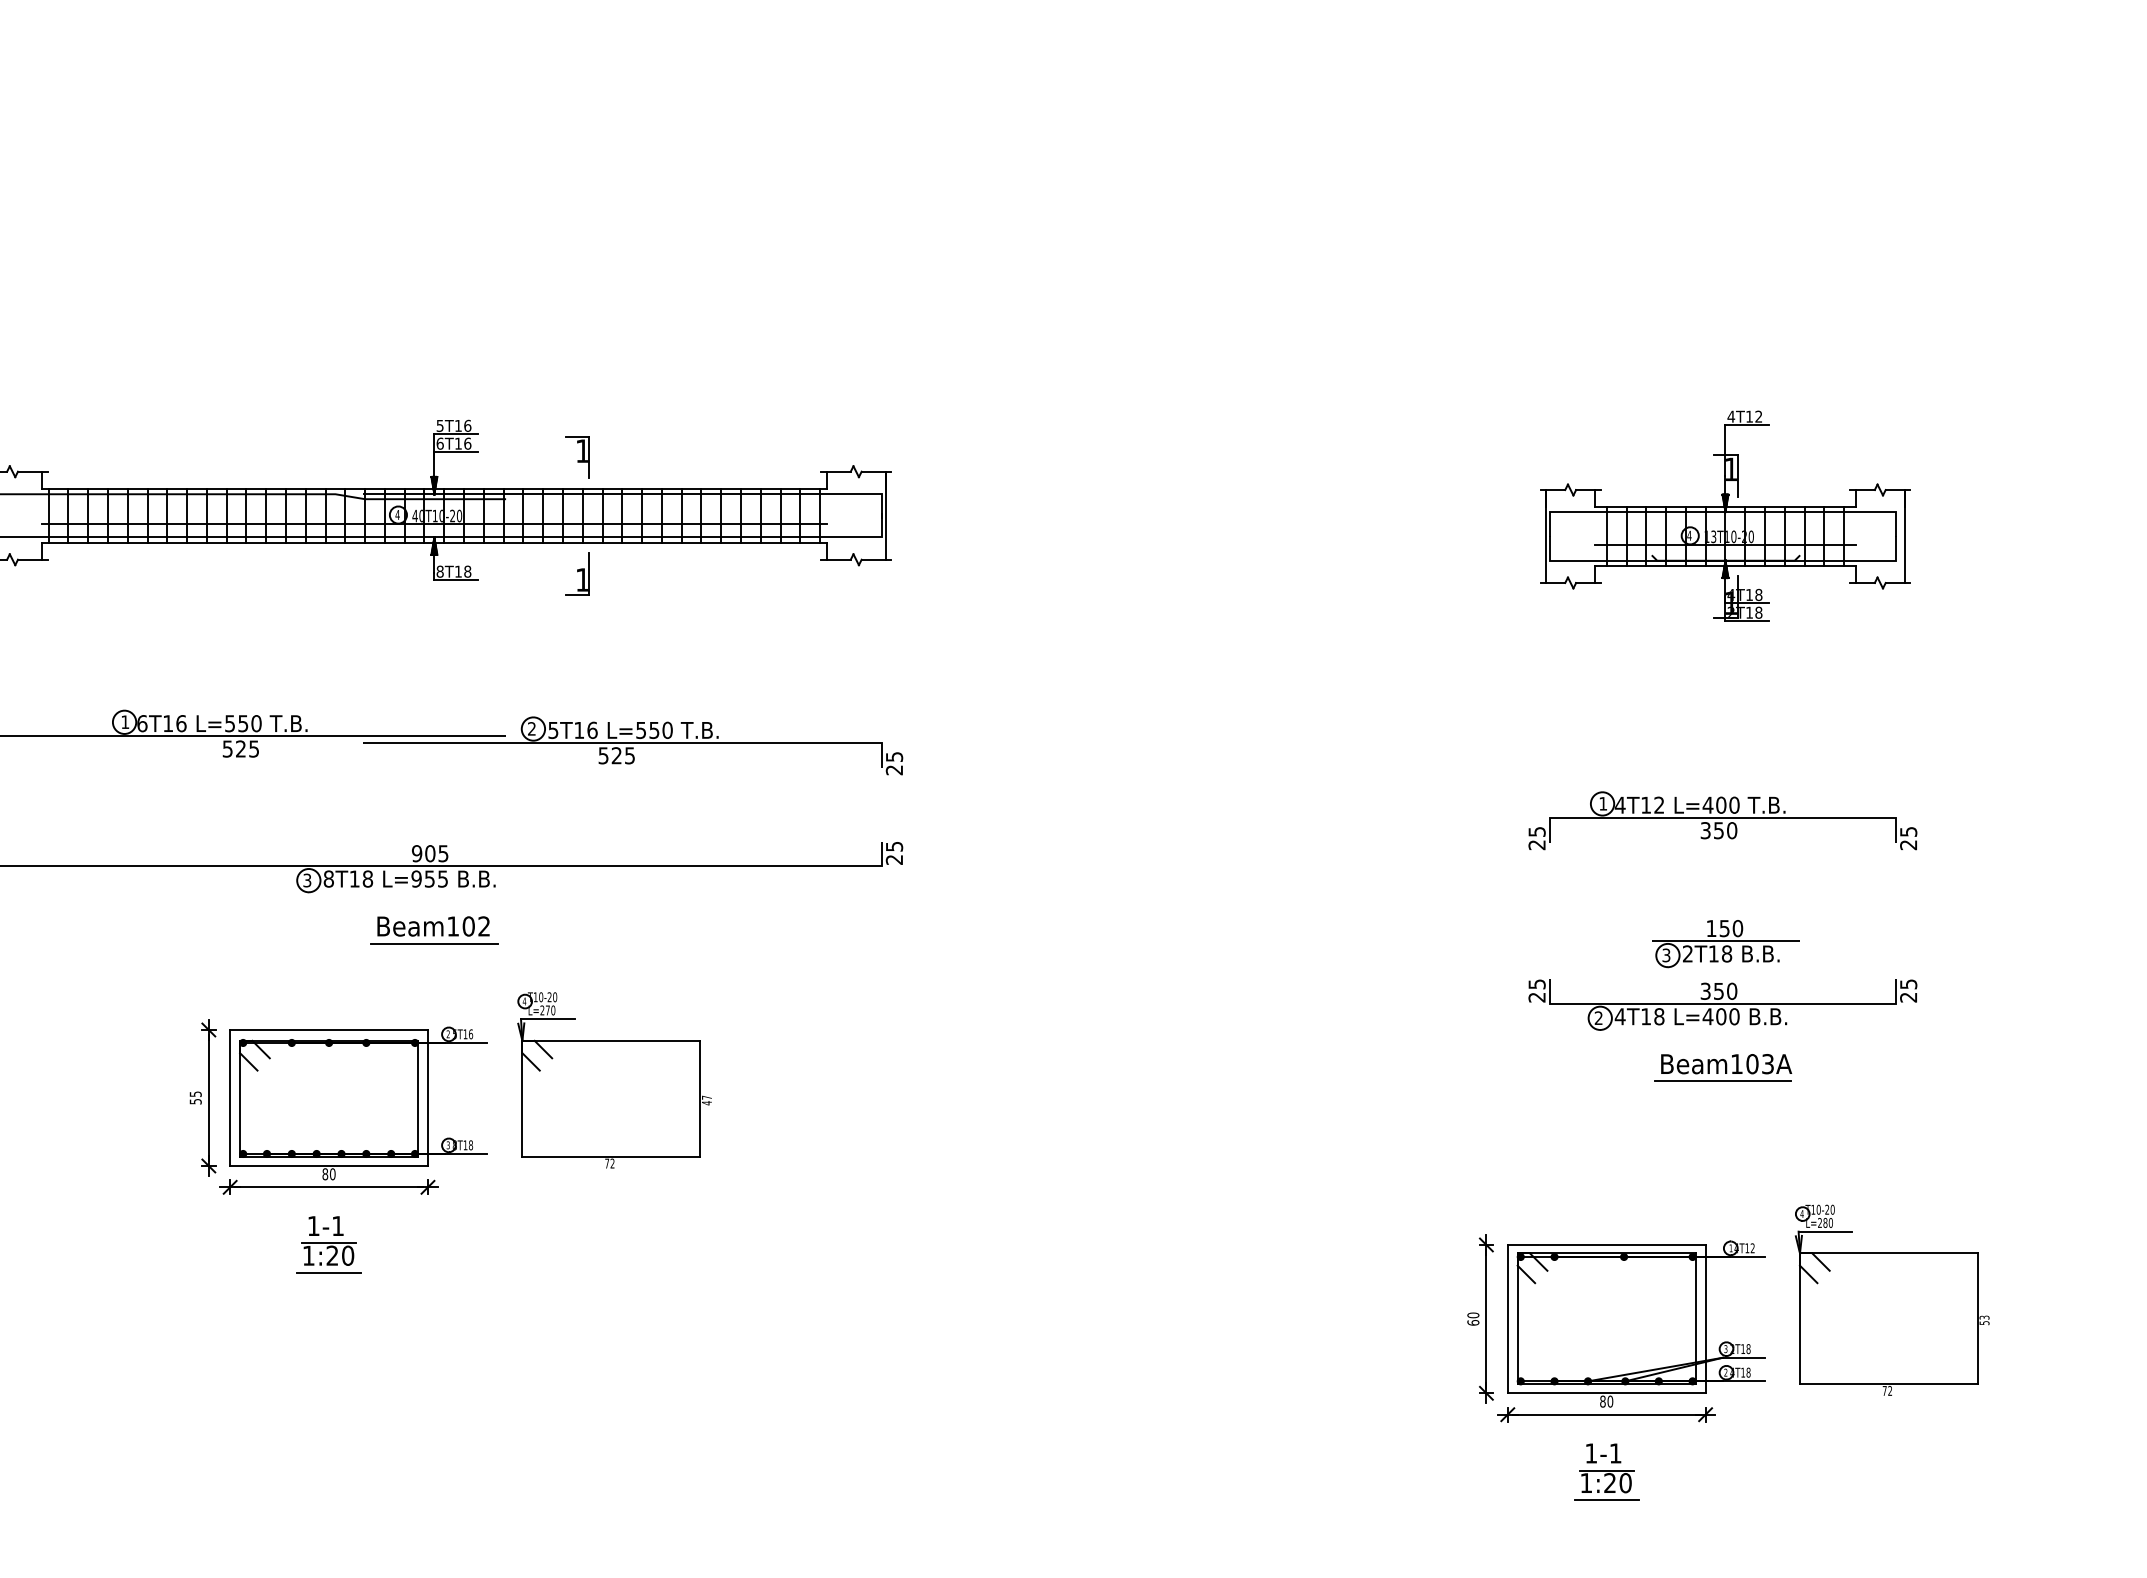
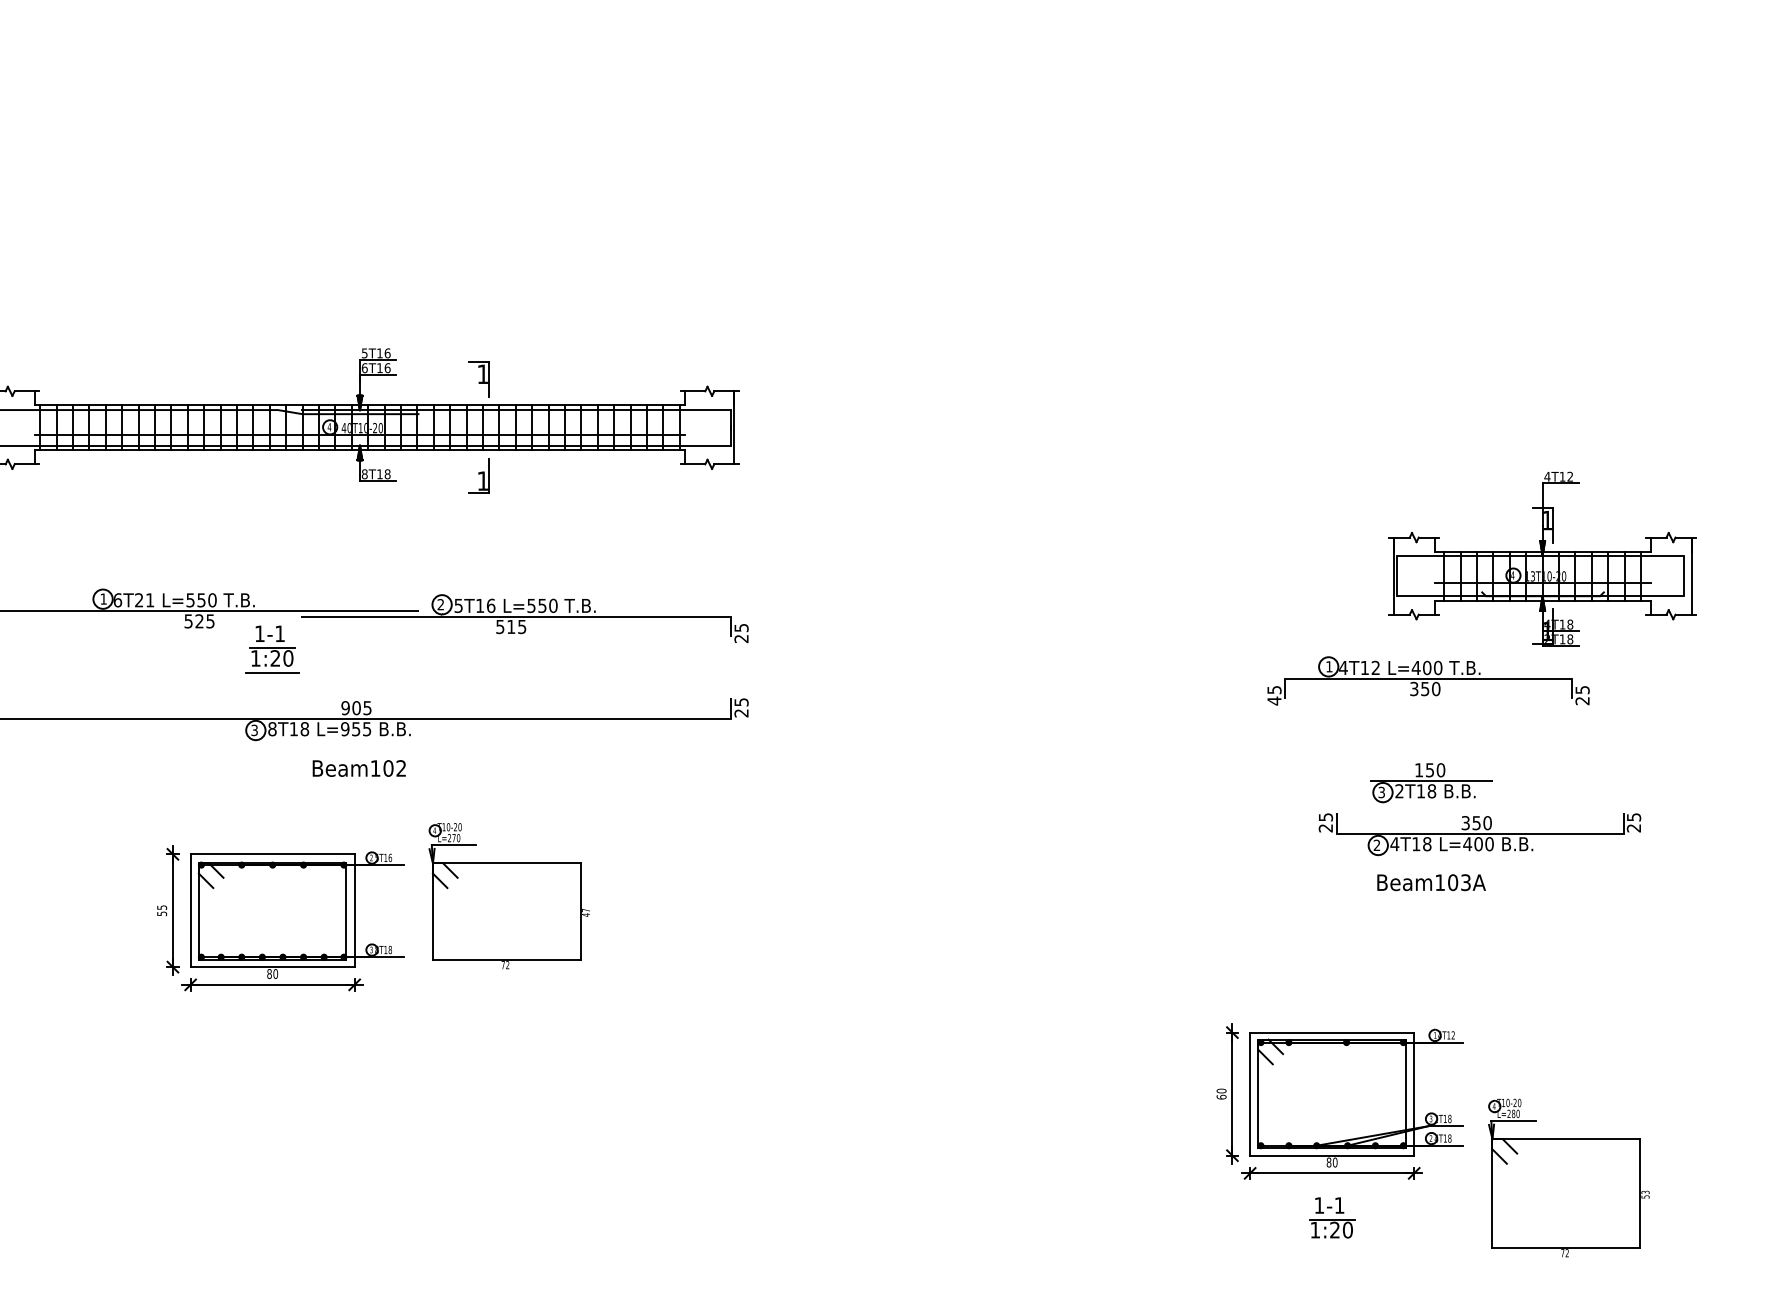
part: (1725, 515) -> (1542, 558), moved
text: (174, 723) -> (144, 600), 6T16 -> 6T21
text: (616, 755) -> (511, 626), 525 -> 515
text: (1536, 844) -> (1273, 700), 25 -> 45
line: (434, 943) -> (360, 782), removed
part: (1722, 1004) -> (1479, 834), moved
line: (1722, 1081) -> (1428, 897), removed
part: (328, 1244) -> (272, 649), moved
part: (1892, 1299) -> (1569, 1177), moved
line: (1606, 1500) -> (1332, 1244), removed

